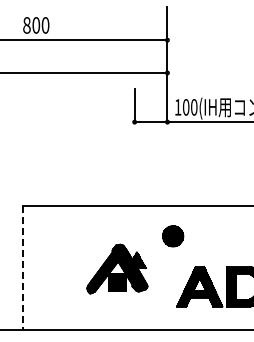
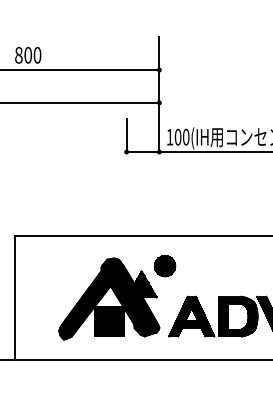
line: (22, 267) -> (14, 297), dashed -> solid
part: (117, 268) -> (109, 298), size x1.67

